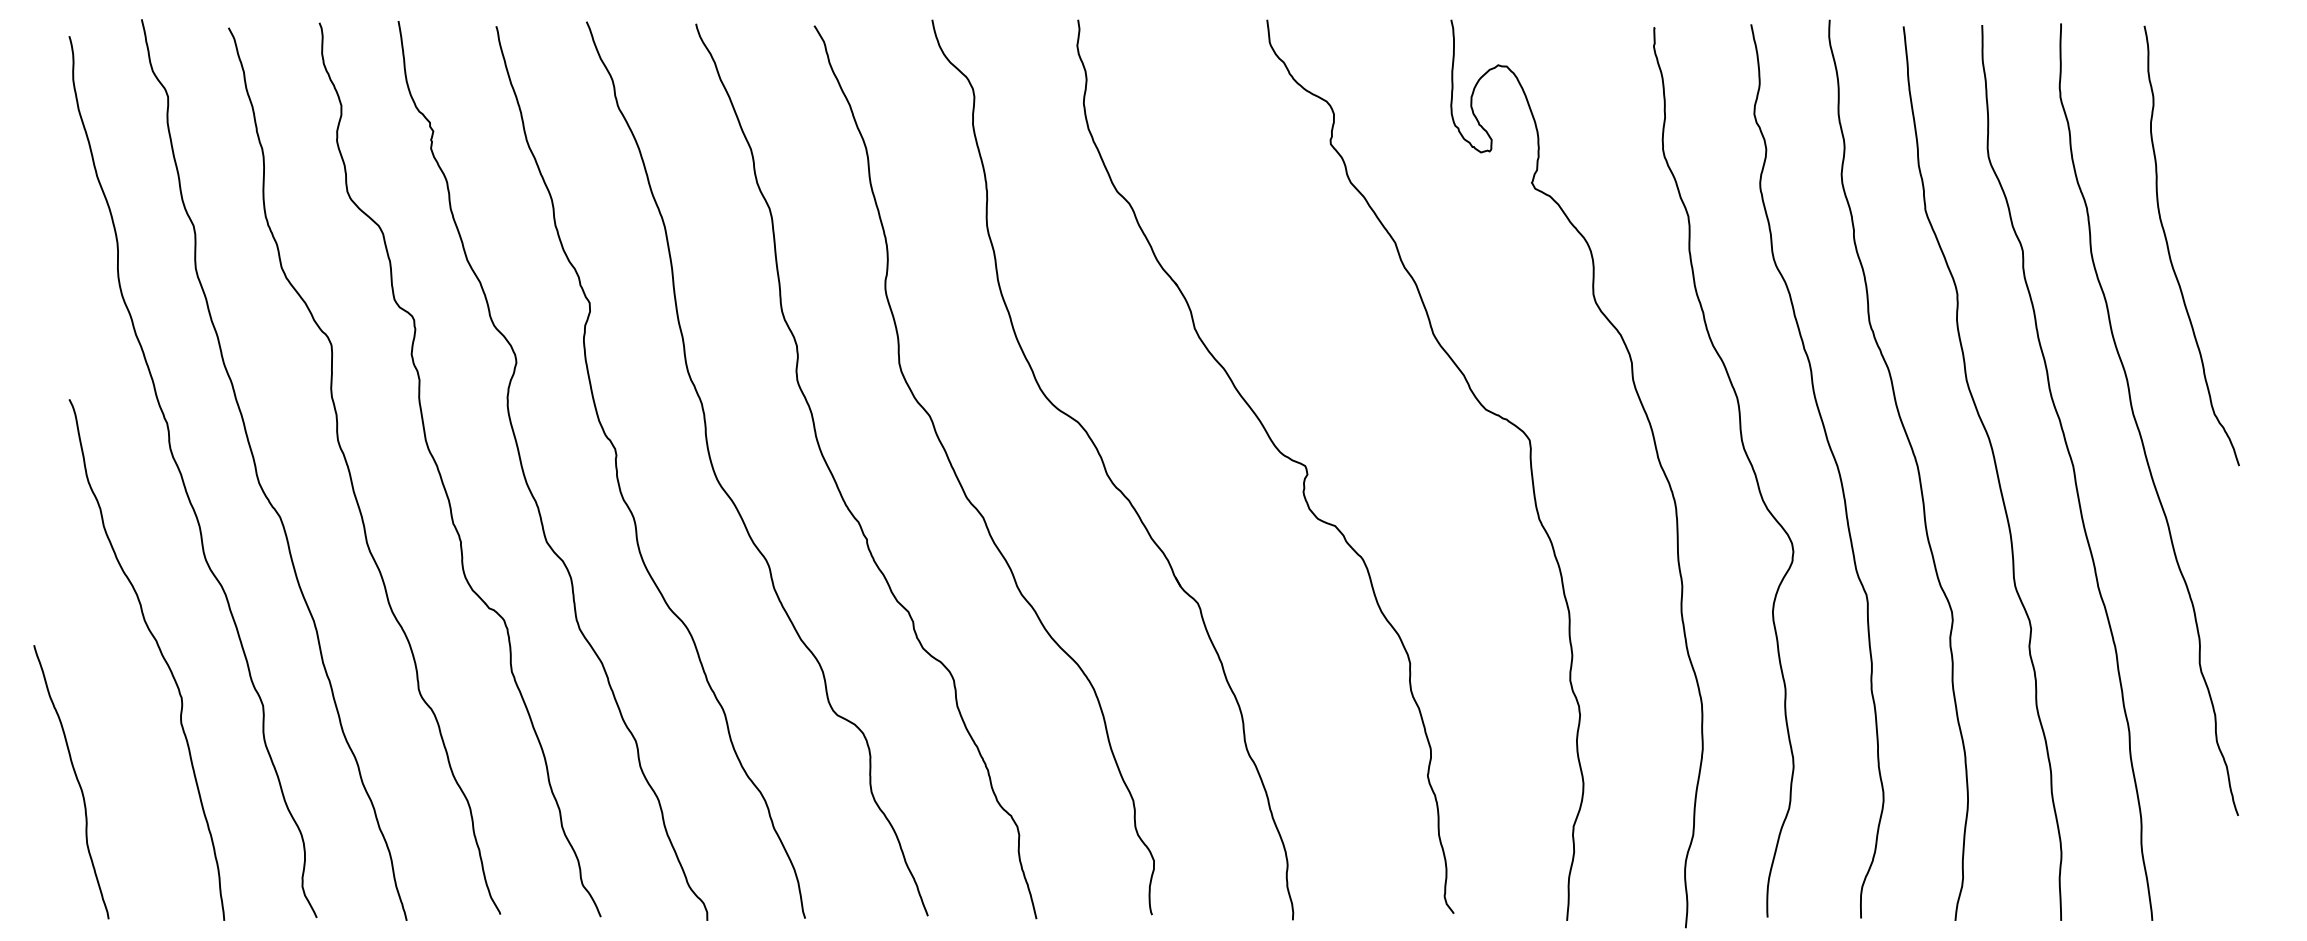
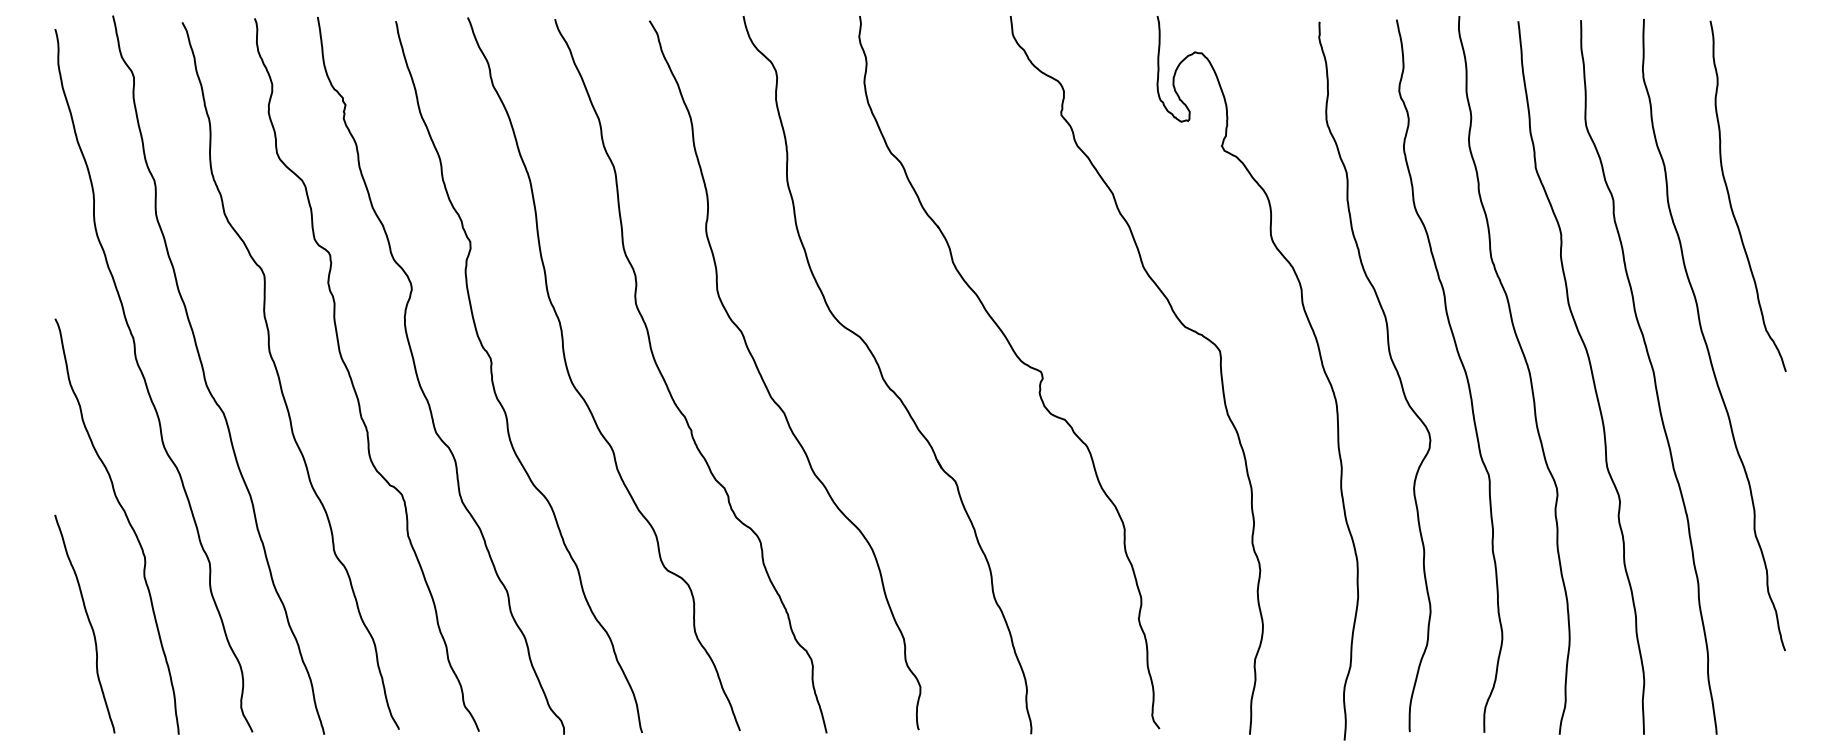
curve: (75, 778) -> (88, 621), moved

